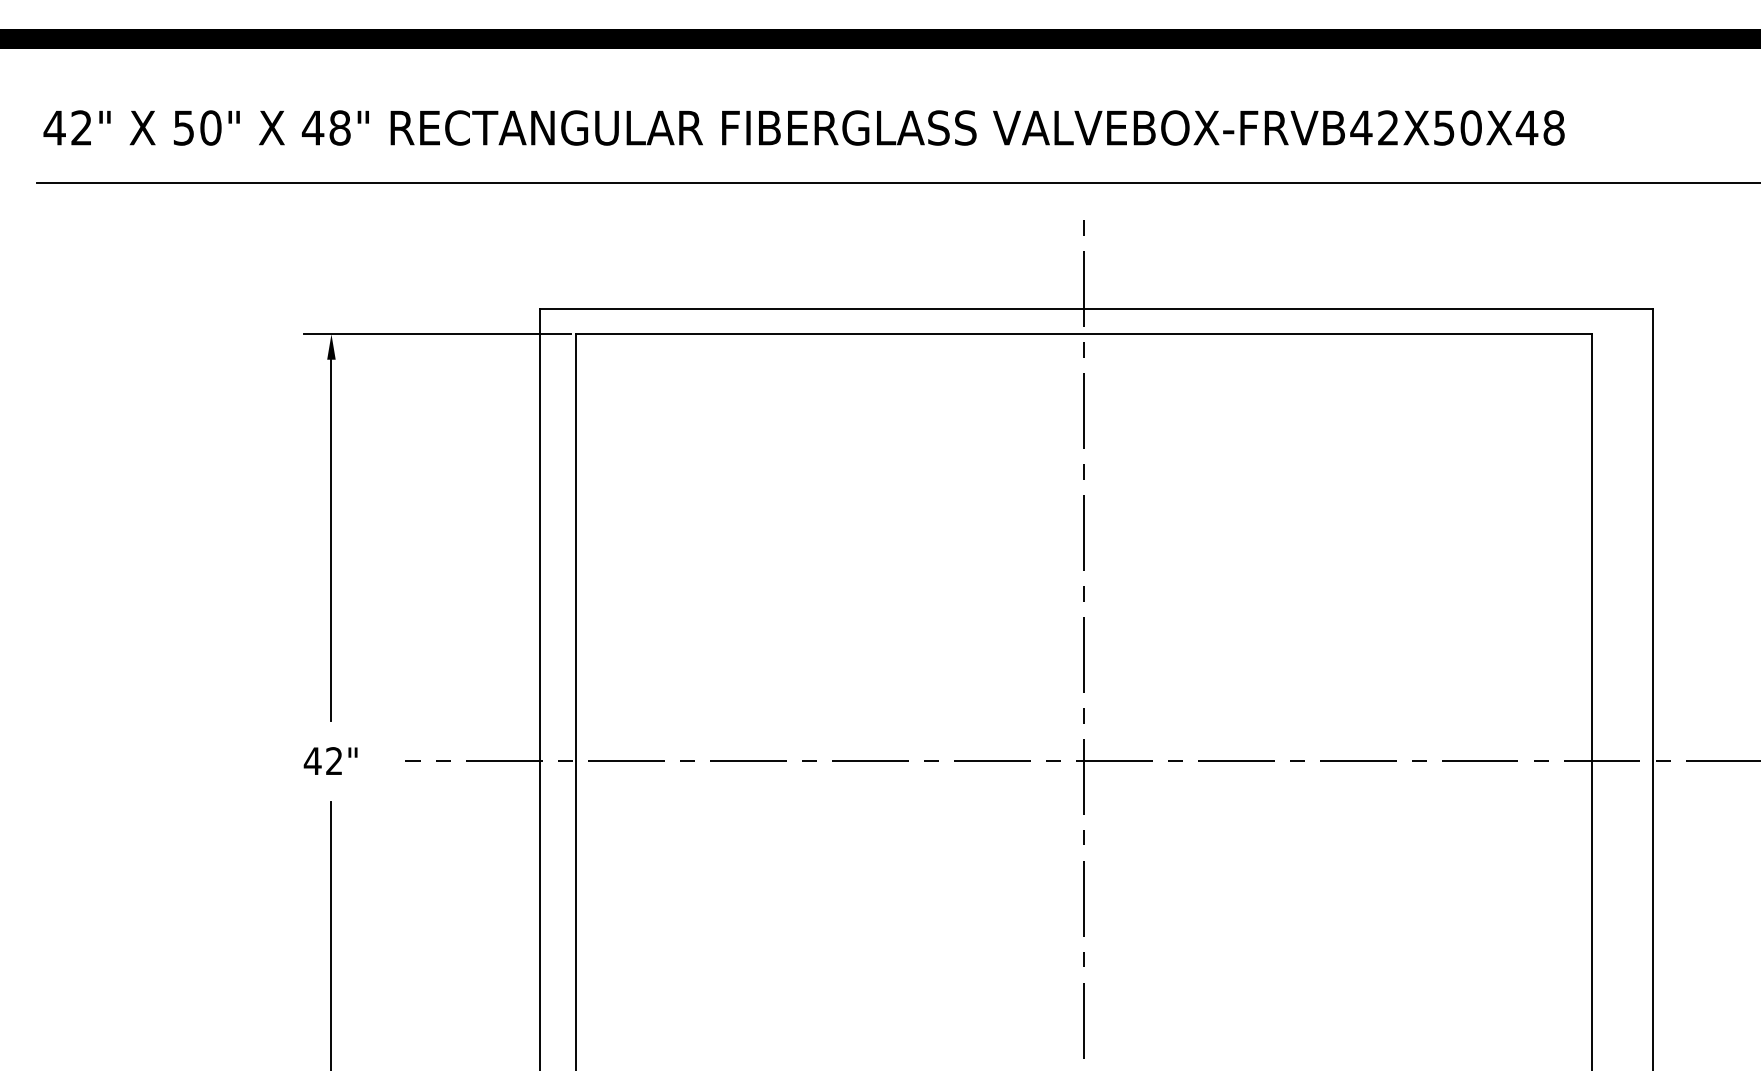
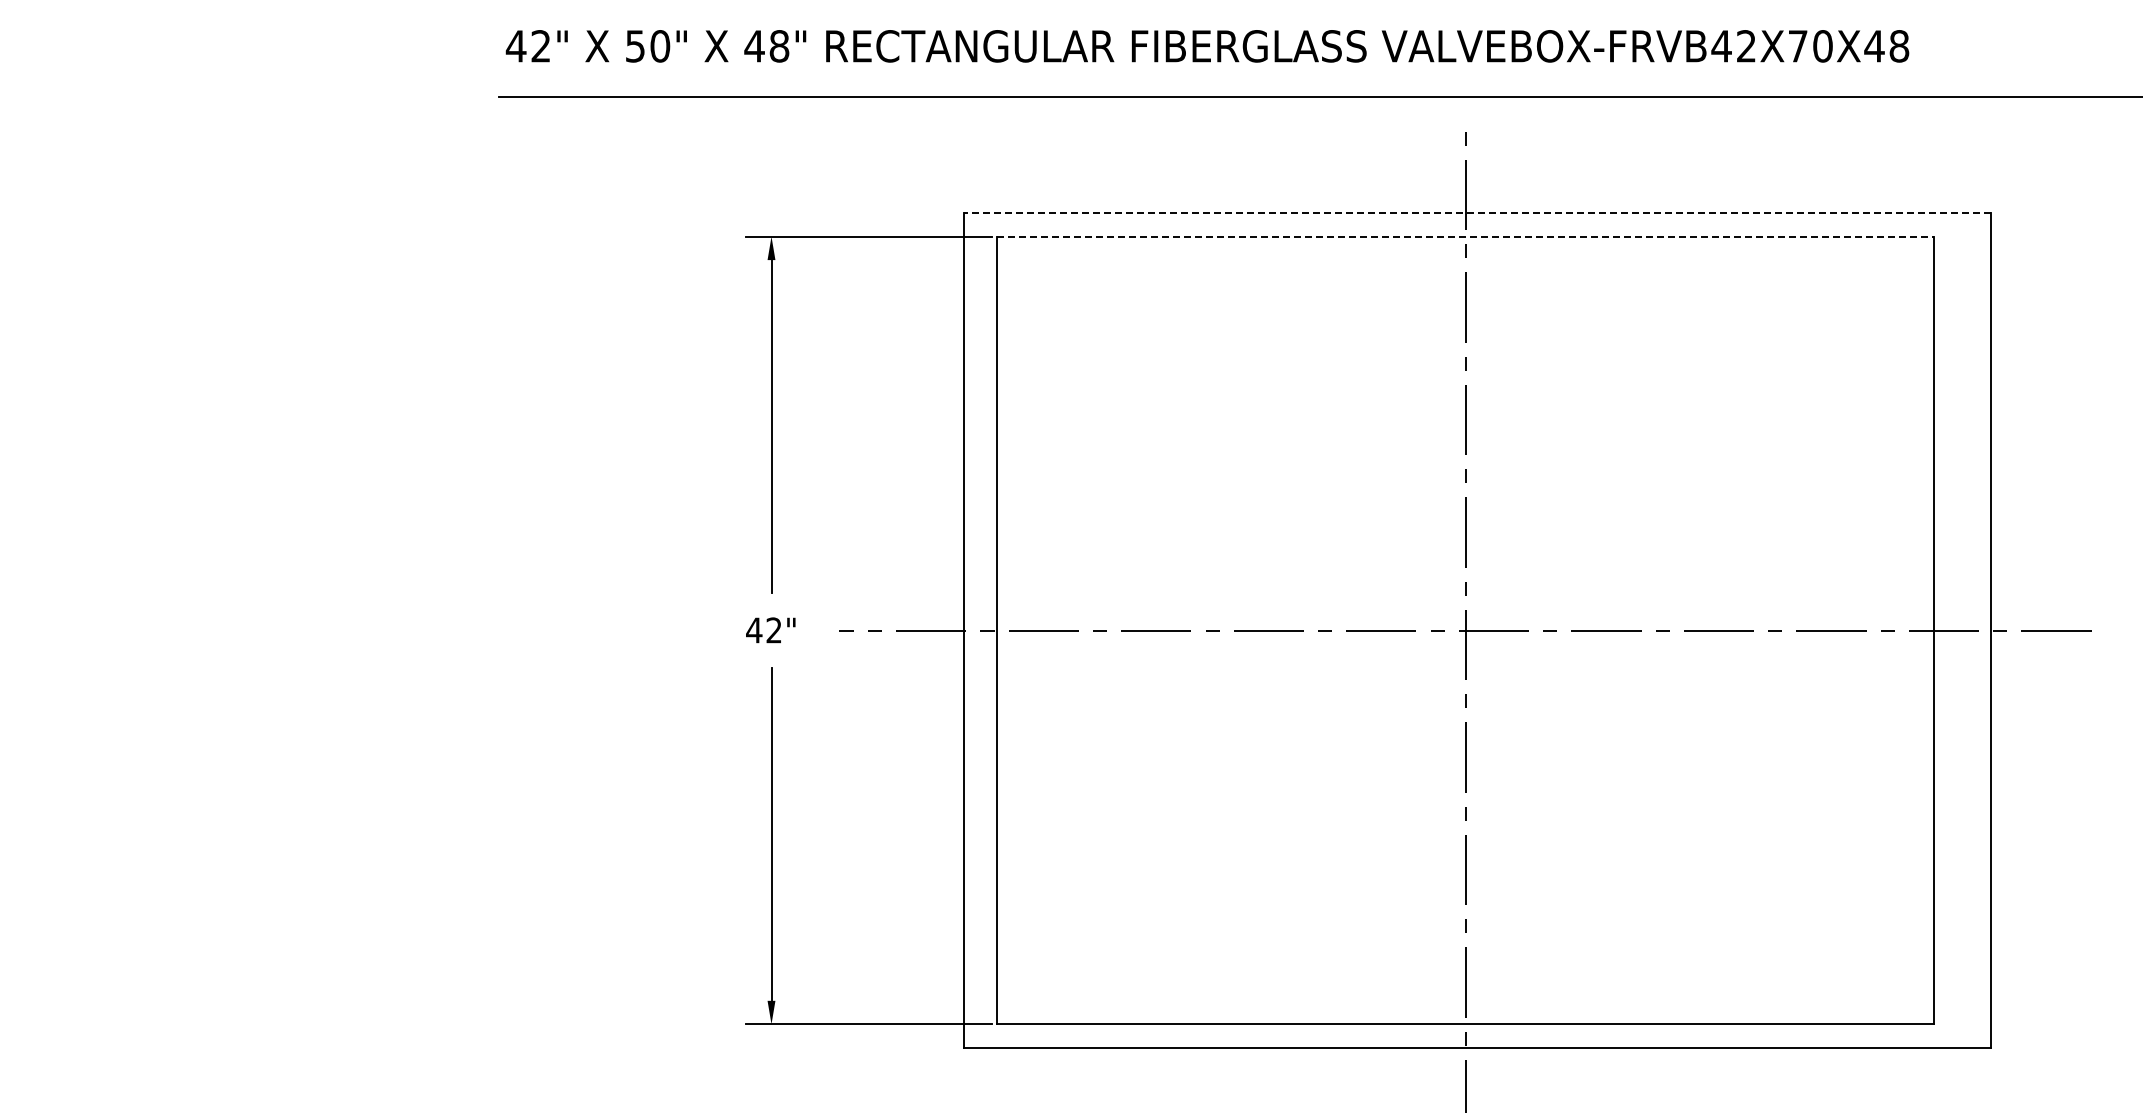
text: (1443, 128) -> (1797, 46), VALVEBOX-FRVB42X50X48 -> VALVEBOX-FRVB42X70X48
line: (1095, 309) -> (1476, 213), solid -> dashed
line: (1083, 334) -> (1465, 236), solid -> dashed

